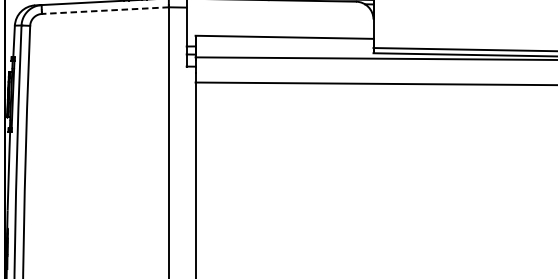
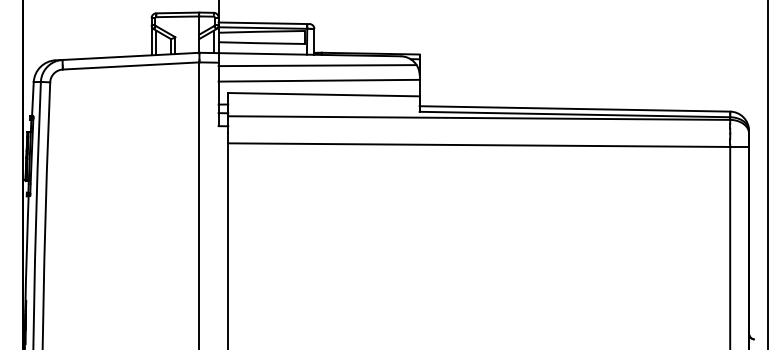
line: (104, 10) -> (130, 65), dashed -> solid
line: (278, 10) -> (317, 65), added
line: (279, 24) -> (318, 80), added

